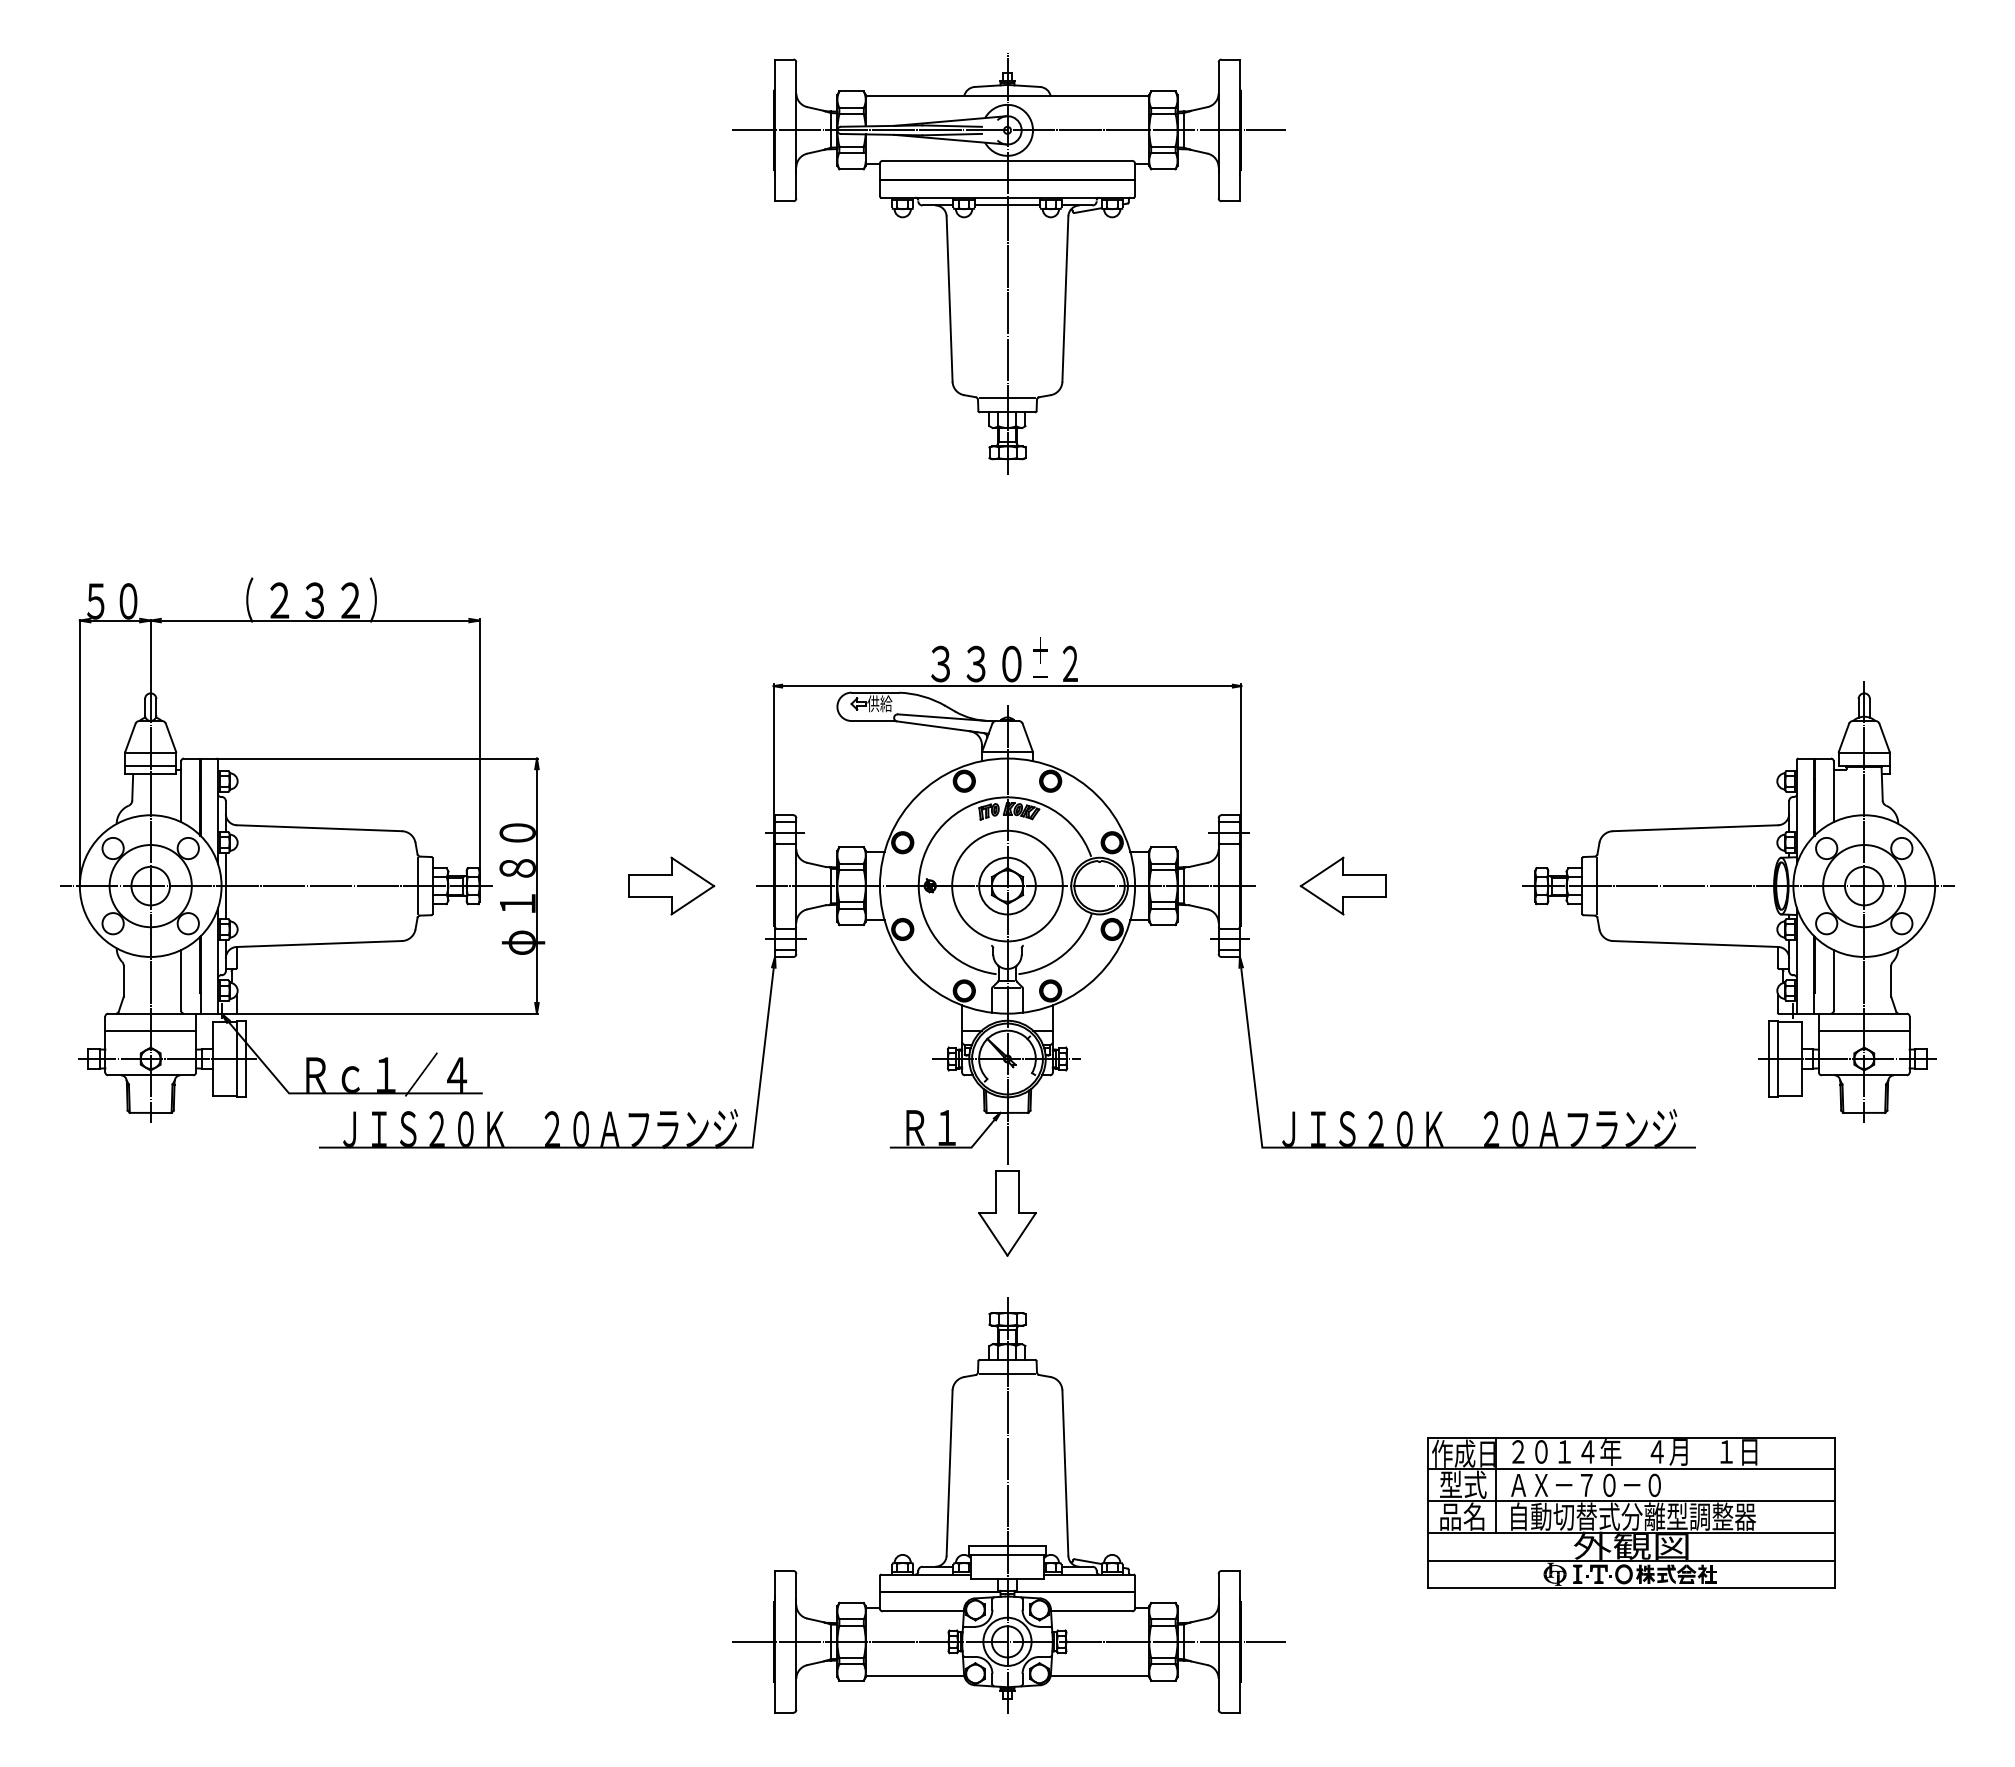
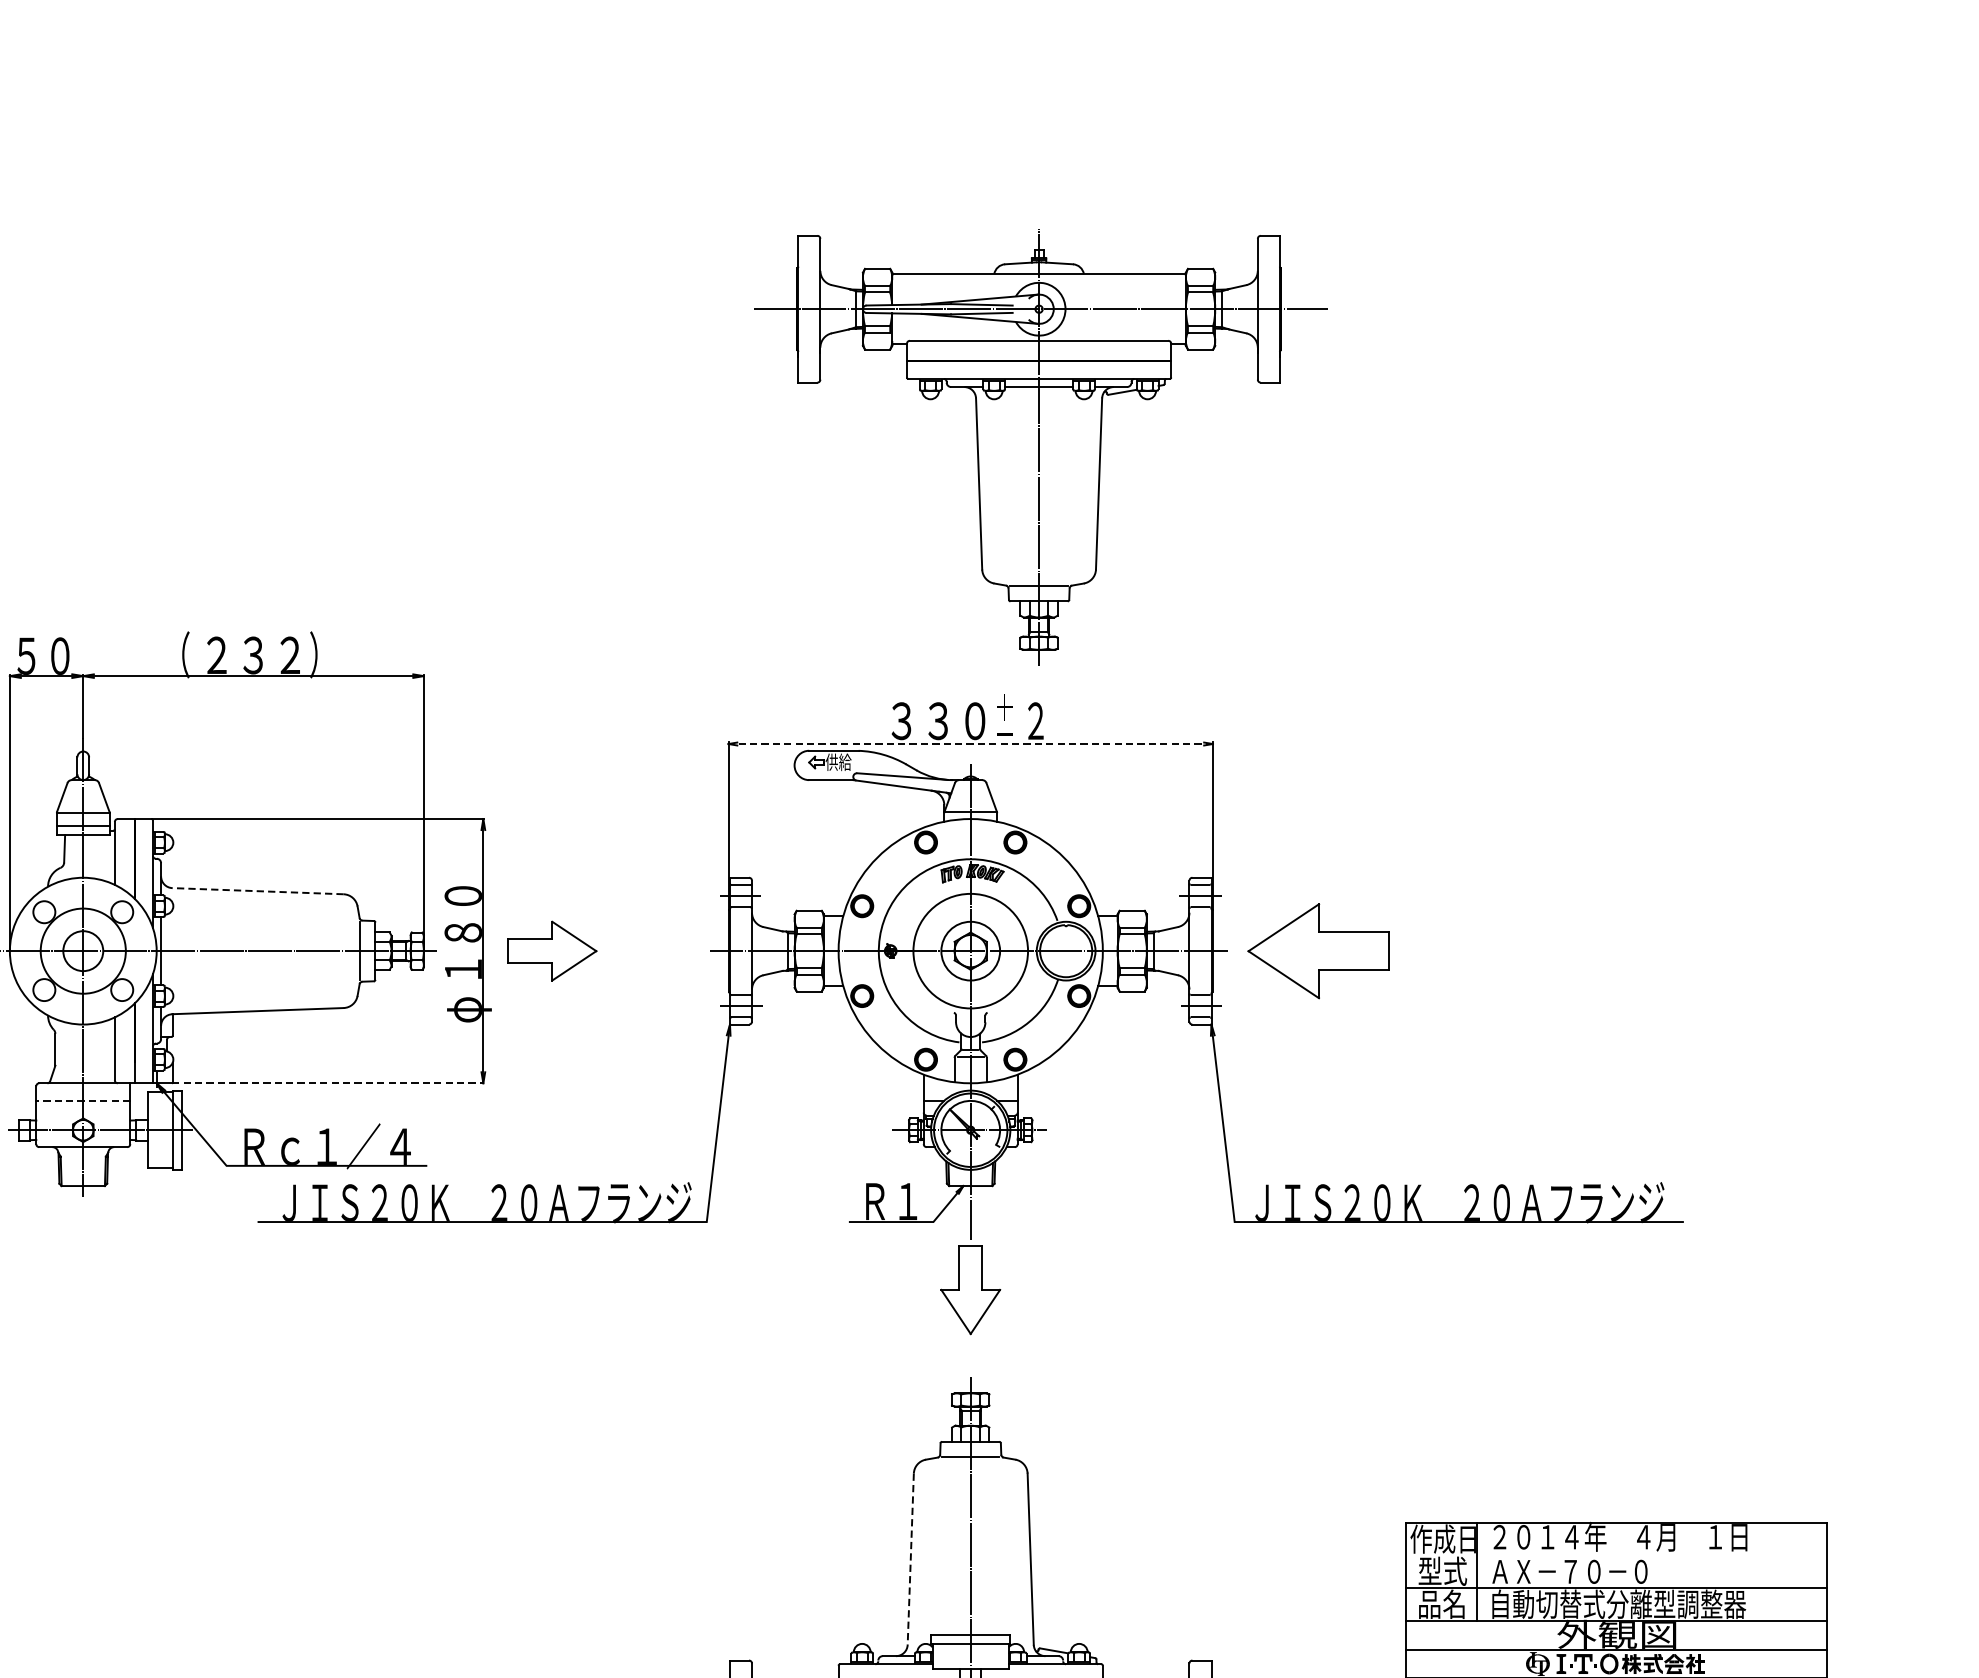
part: (1008, 263) -> (1040, 447), moved
line: (1007, 686) -> (970, 744), solid -> dashed
line: (319, 828) -> (258, 891), solid -> dashed
part: (671, 885) -> (552, 950), moved
part: (1342, 885) -> (1317, 950), size x1.6
part: (1738, 901) -> (1727, 967), removed
line: (387, 1013) -> (328, 1083), solid -> dashed
line: (150, 1030) -> (83, 1100), solid -> dashed
line: (1631, 1469) -> (1617, 1555), removed
line: (949, 1473) -> (910, 1559), solid -> dashed

